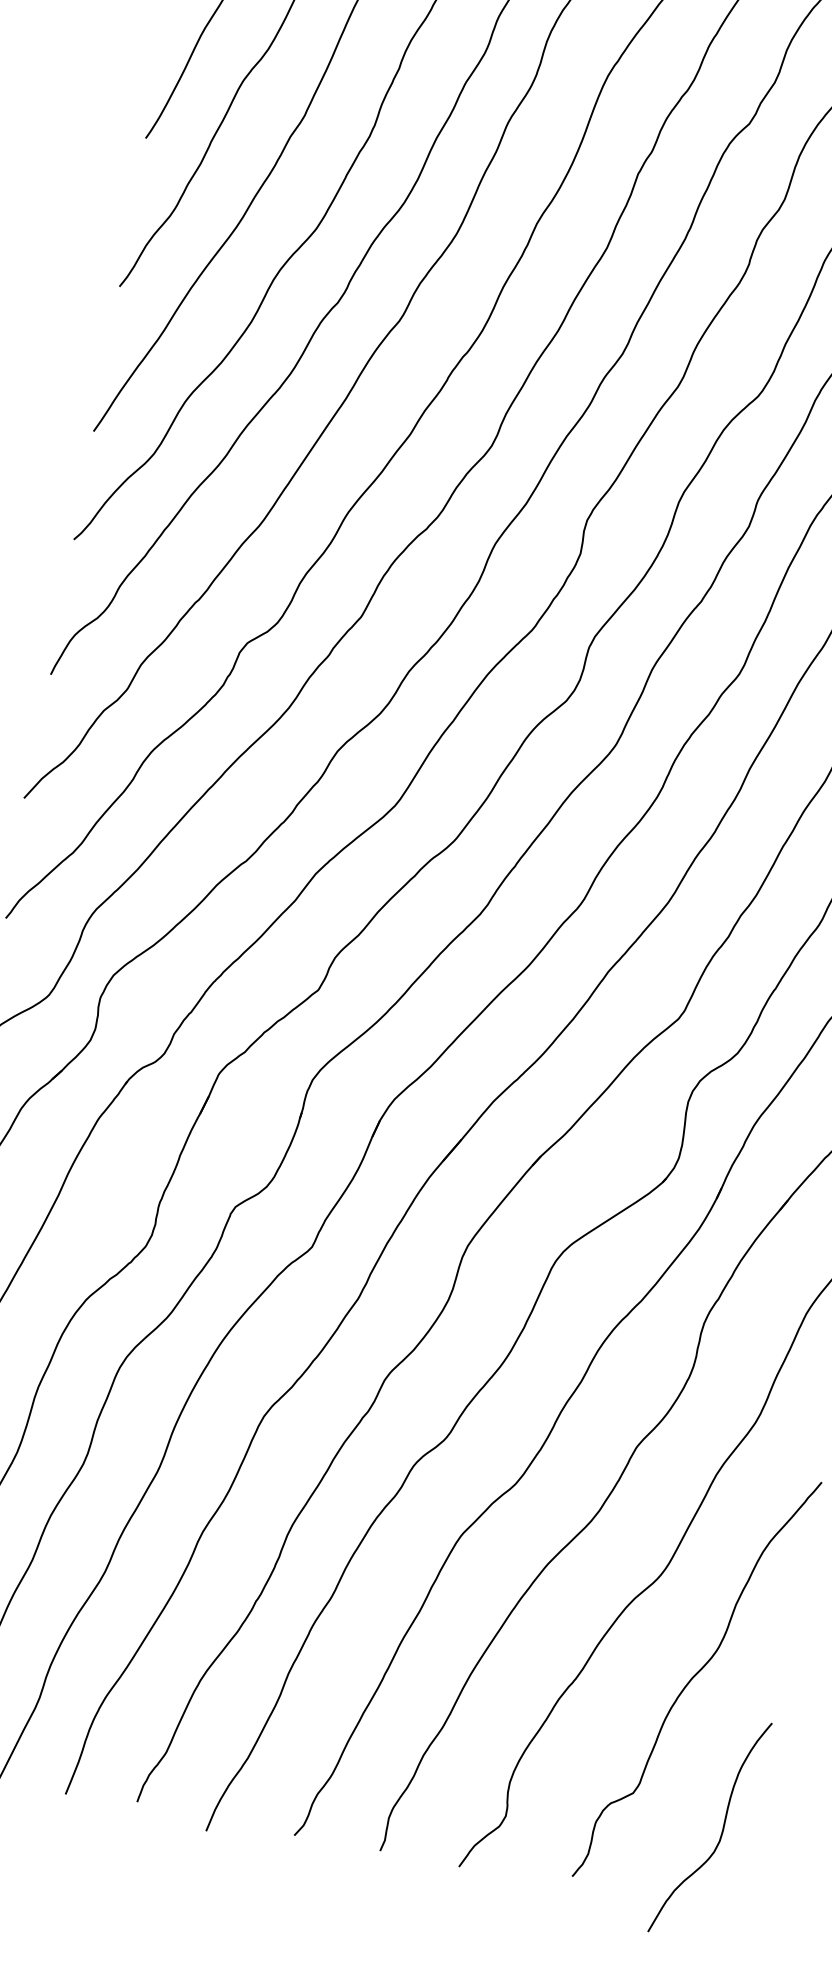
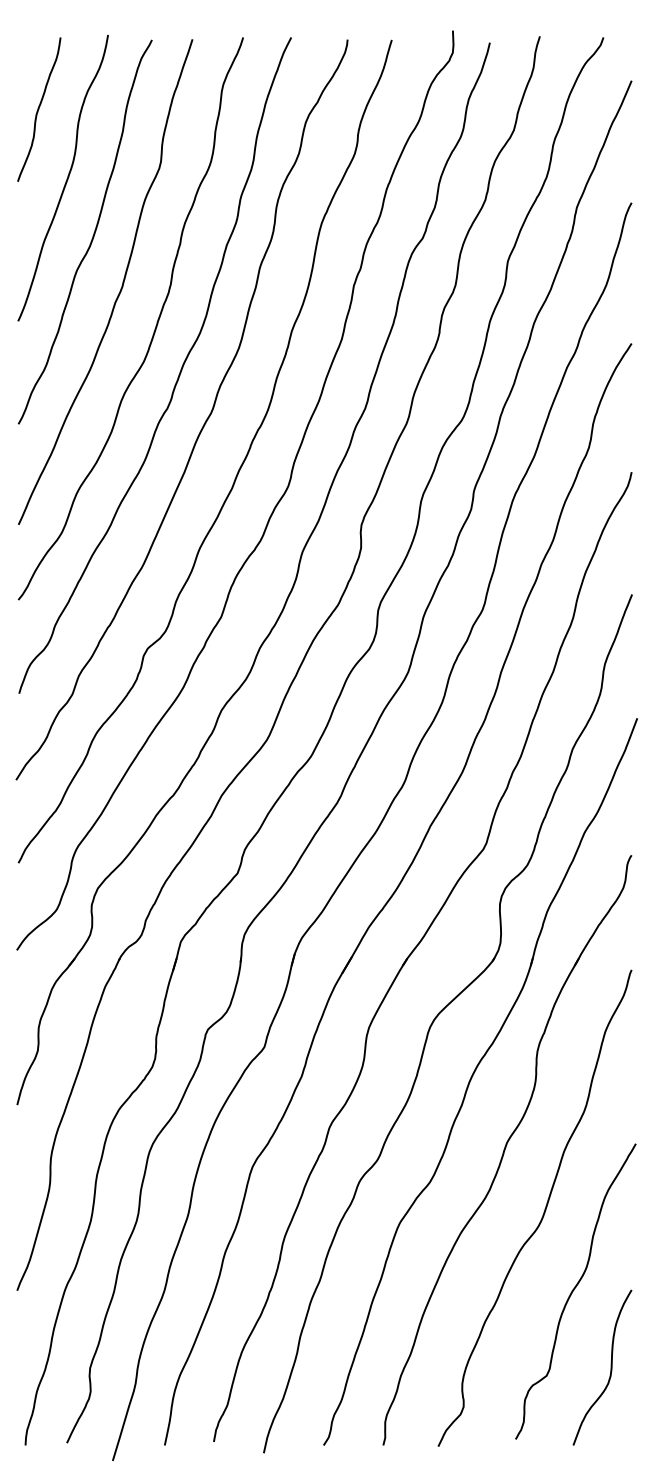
curve: (721, 1829) -> (610, 1367), moved

